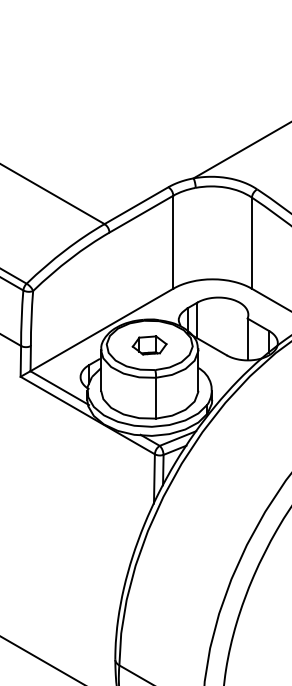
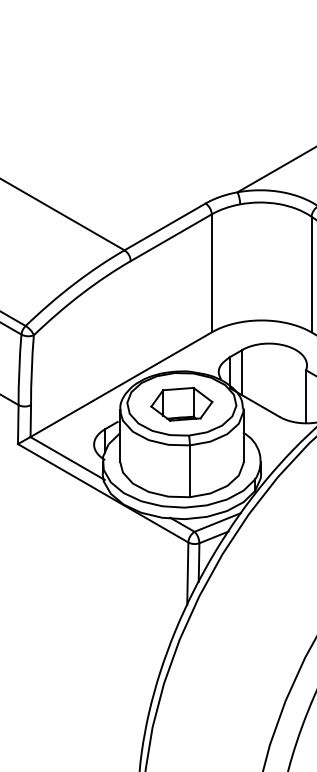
part: (149, 345) -> (181, 404), size x1.43

